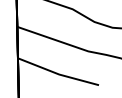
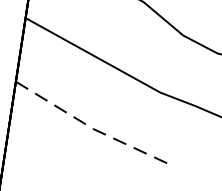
line: (58, 74) -> (91, 128), solid -> dashed

